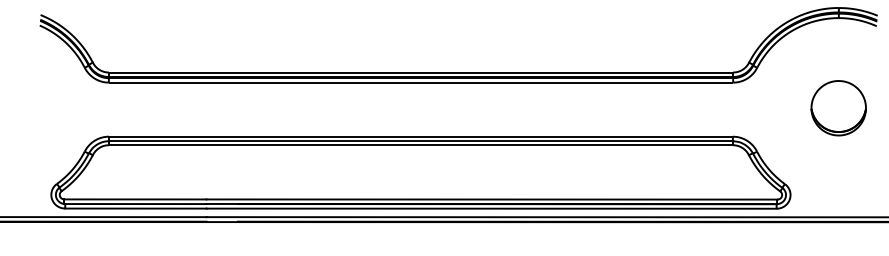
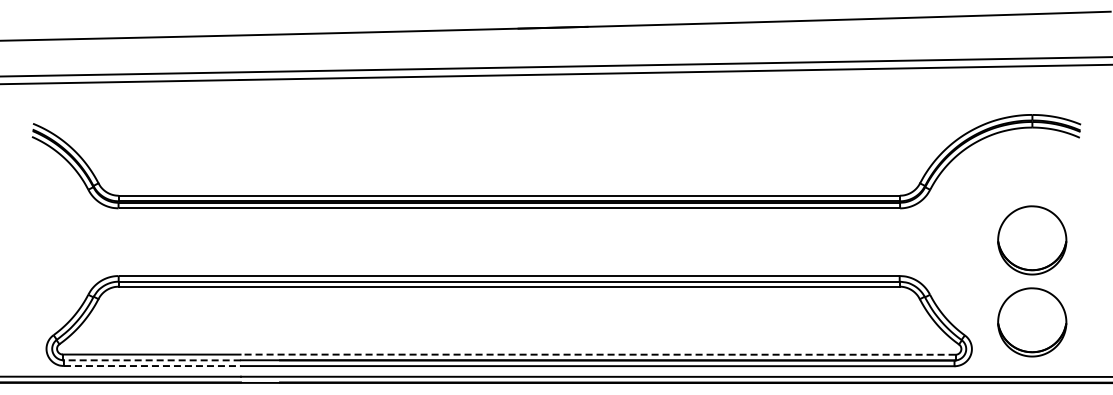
part: (838, 173) -> (1032, 322), added
line: (491, 199) -> (597, 354), solid -> dashed
line: (135, 204) -> (151, 360), solid -> dashed
line: (135, 208) -> (152, 366), solid -> dashed

